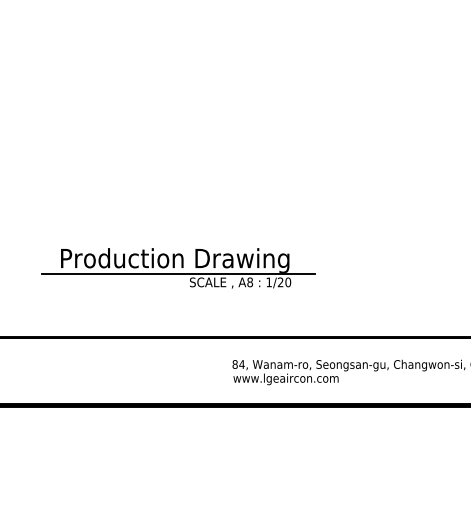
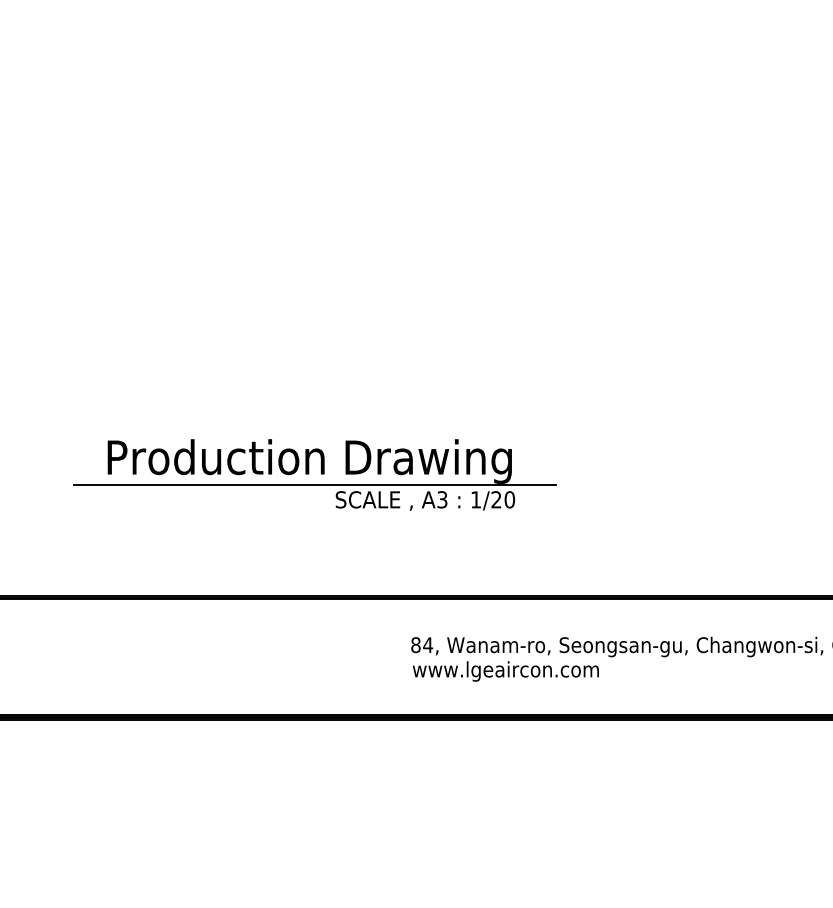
text: (250, 282) -> (443, 500), A8 -> A3

